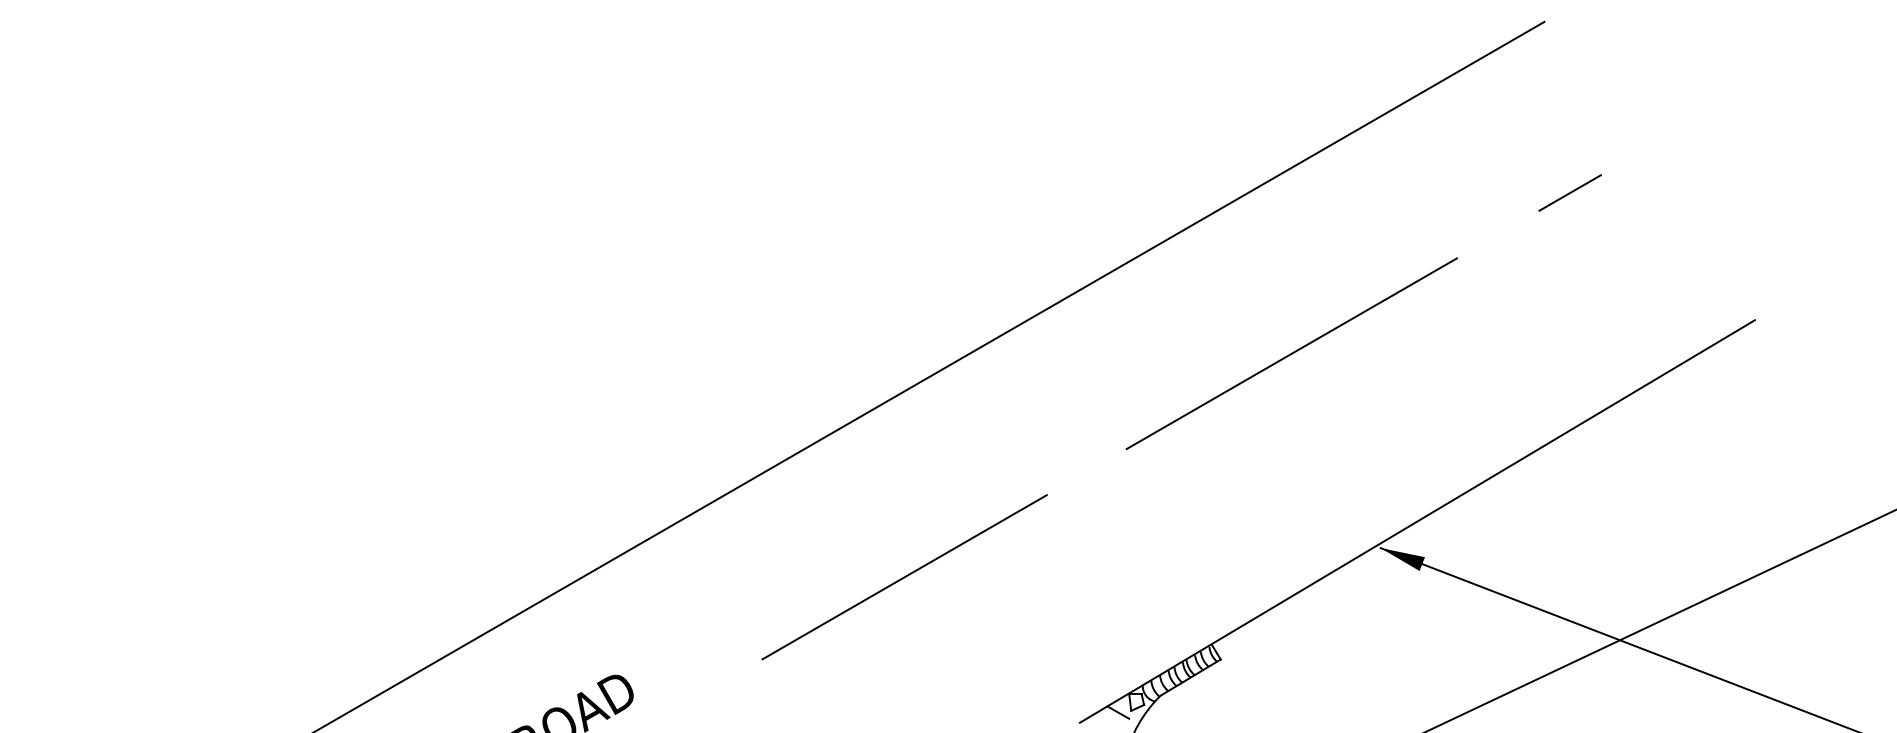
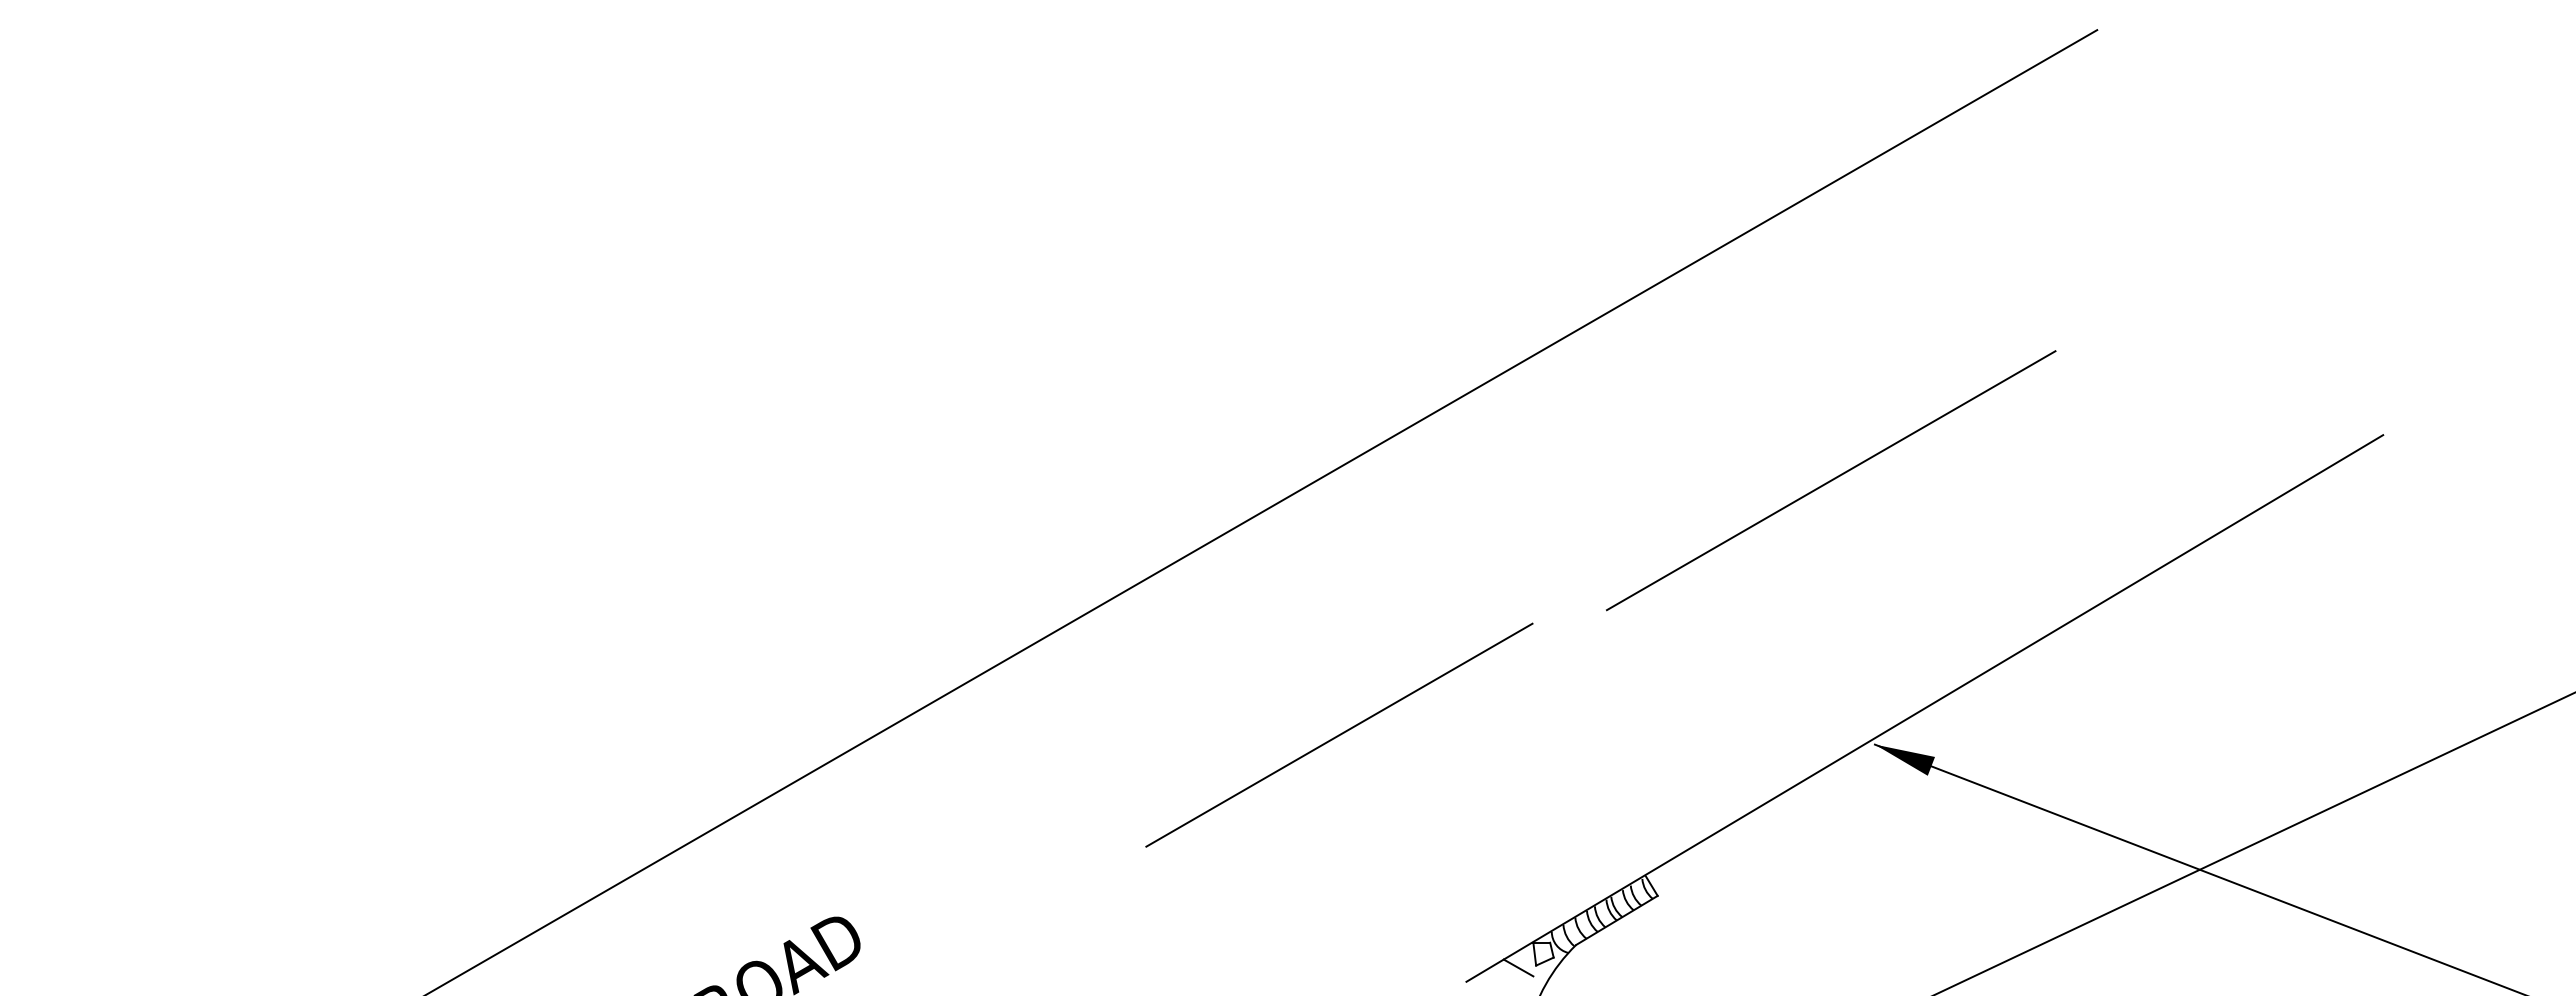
line: (1569, 193) -> (2131, 262), removed
line: (1292, 353) -> (1831, 480), moved
line: (904, 576) -> (1339, 734), moved

